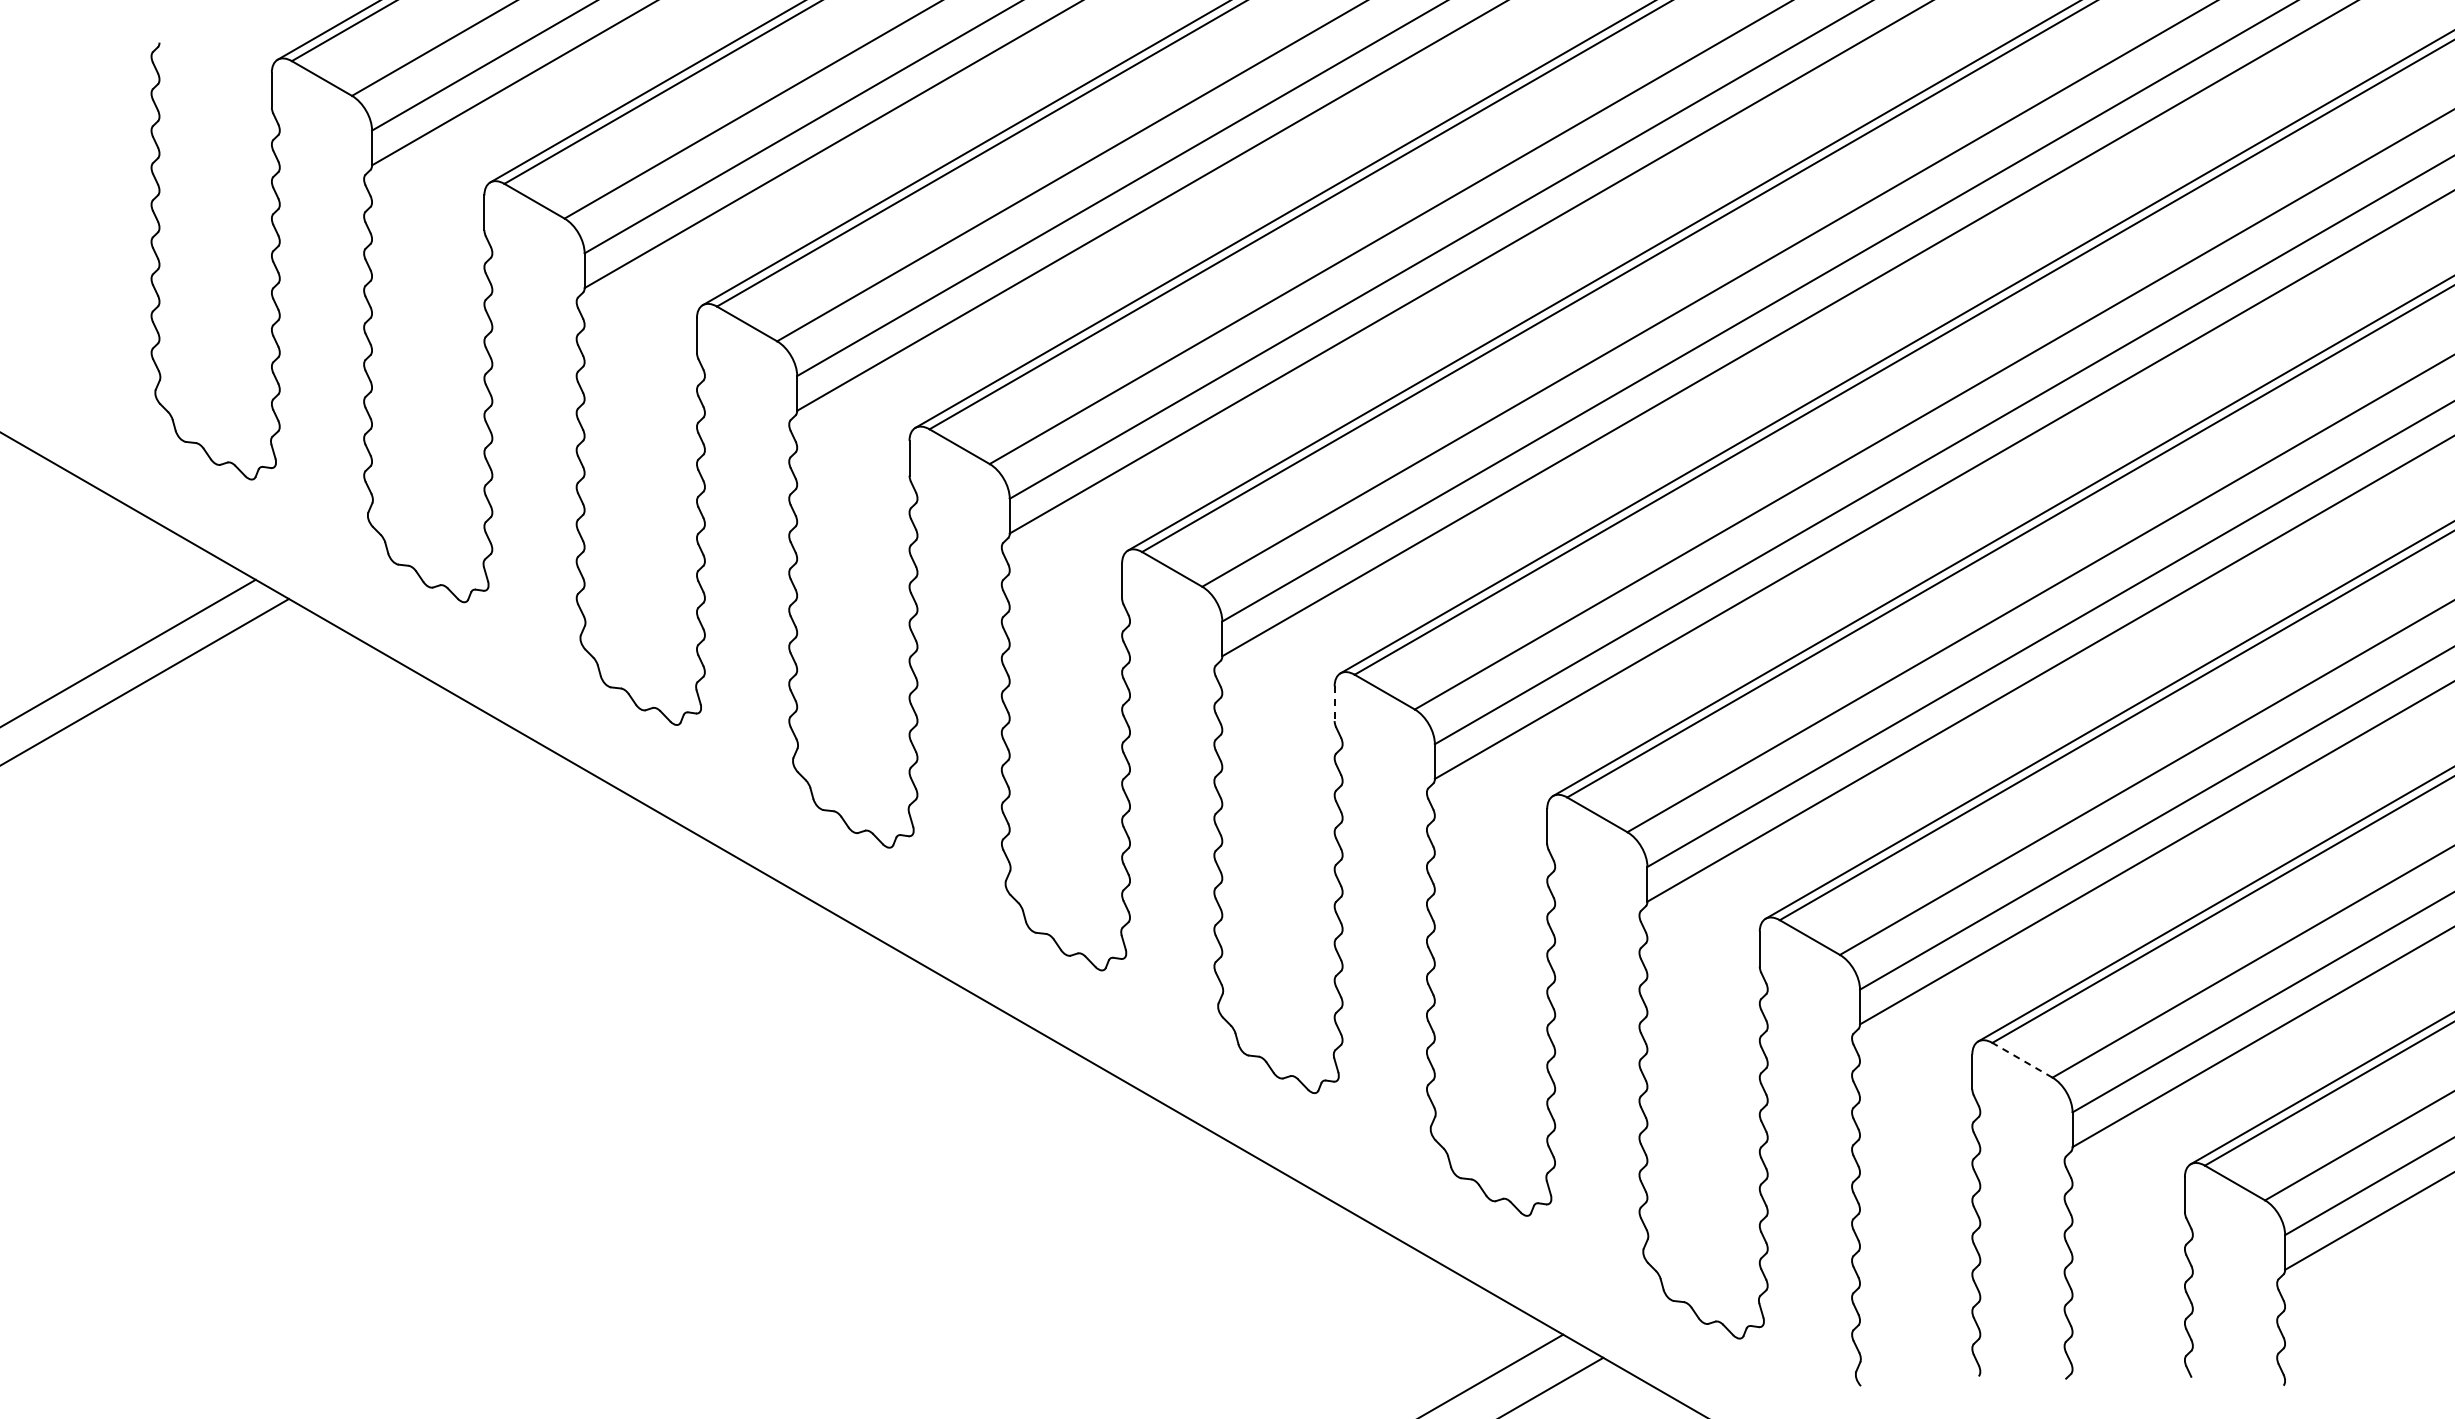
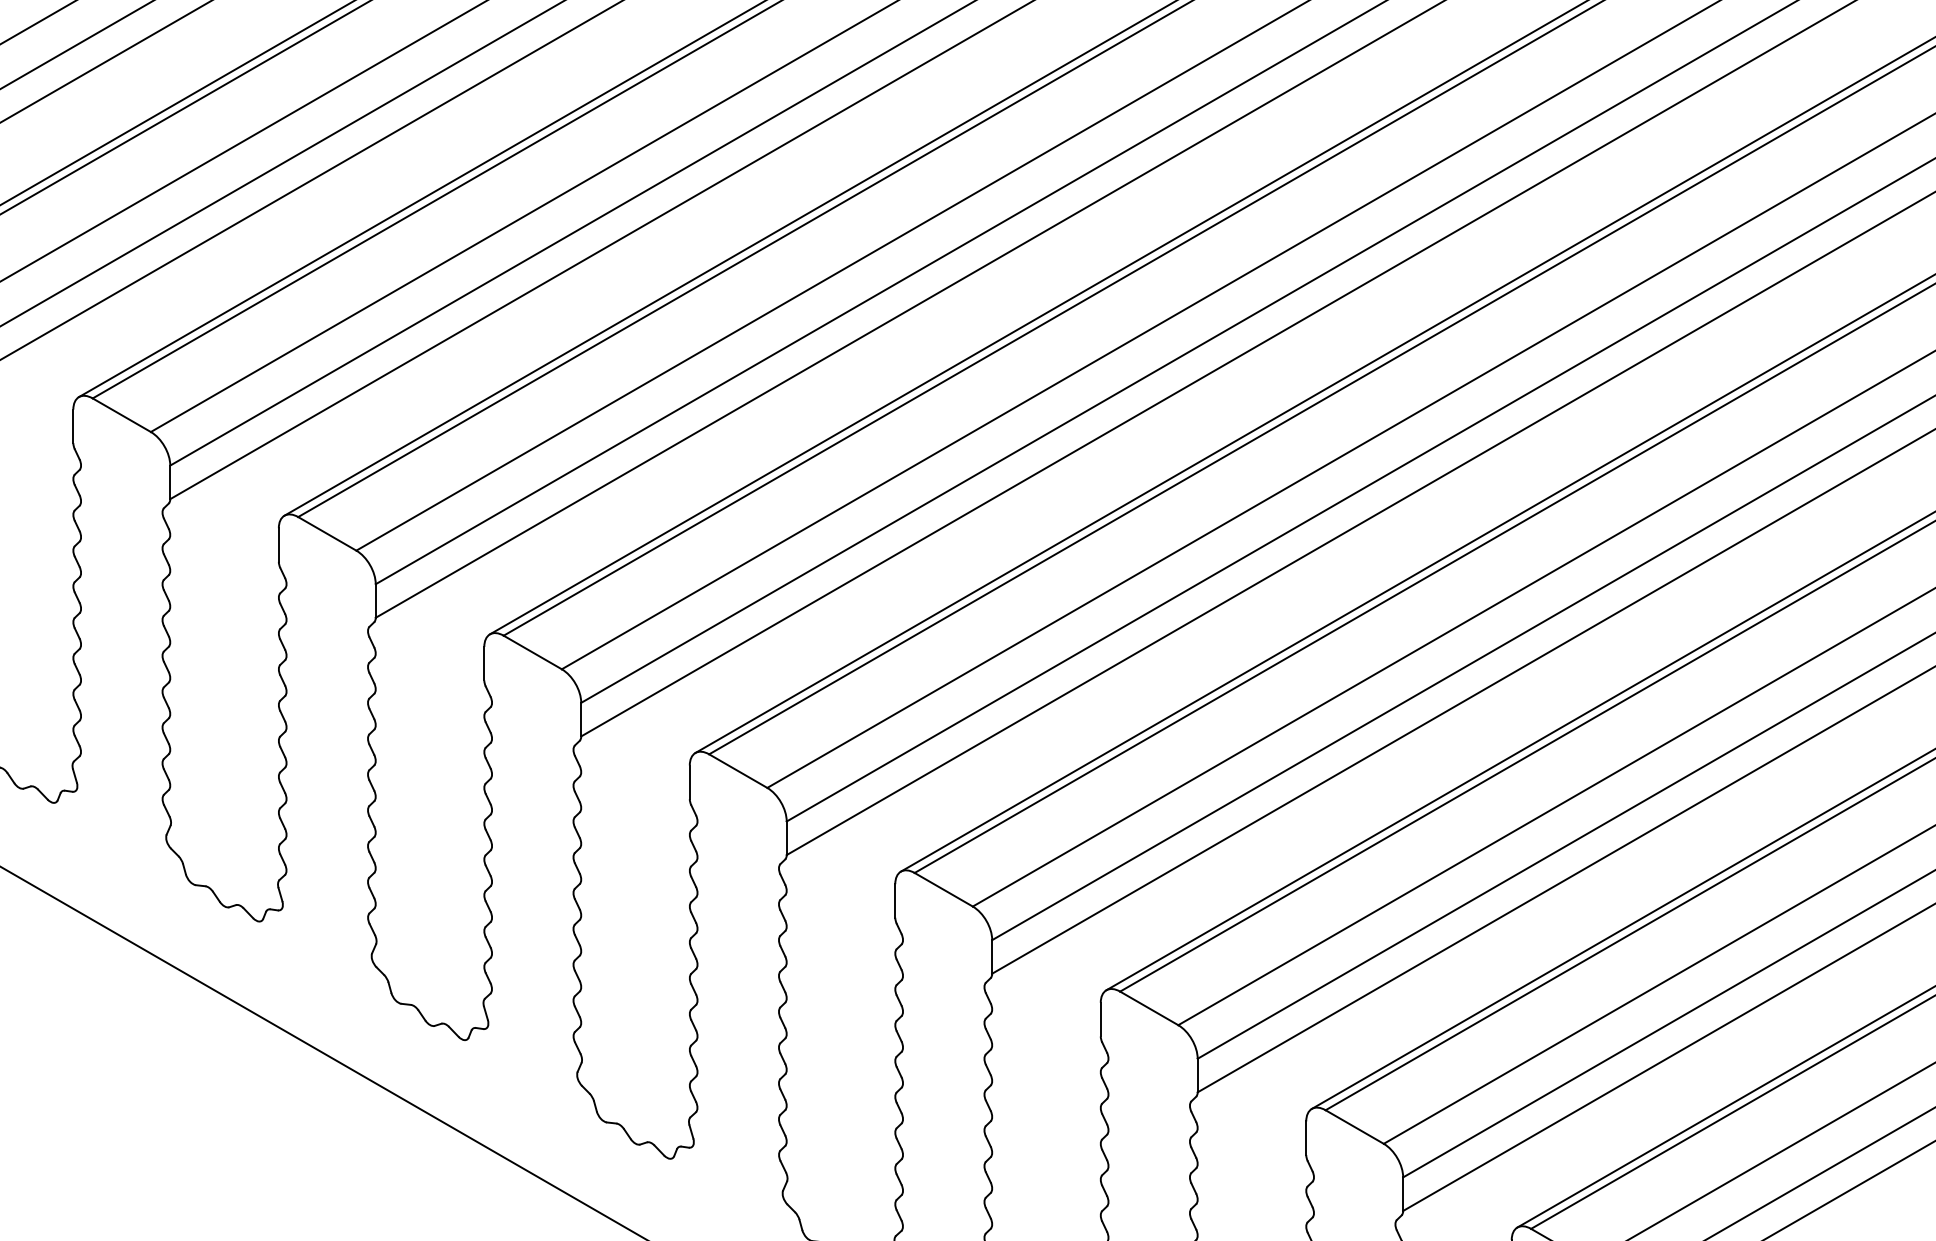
line: (1334, 704) -> (689, 783), dashed -> solid
line: (2022, 1060) -> (1354, 1127), dashed -> solid

